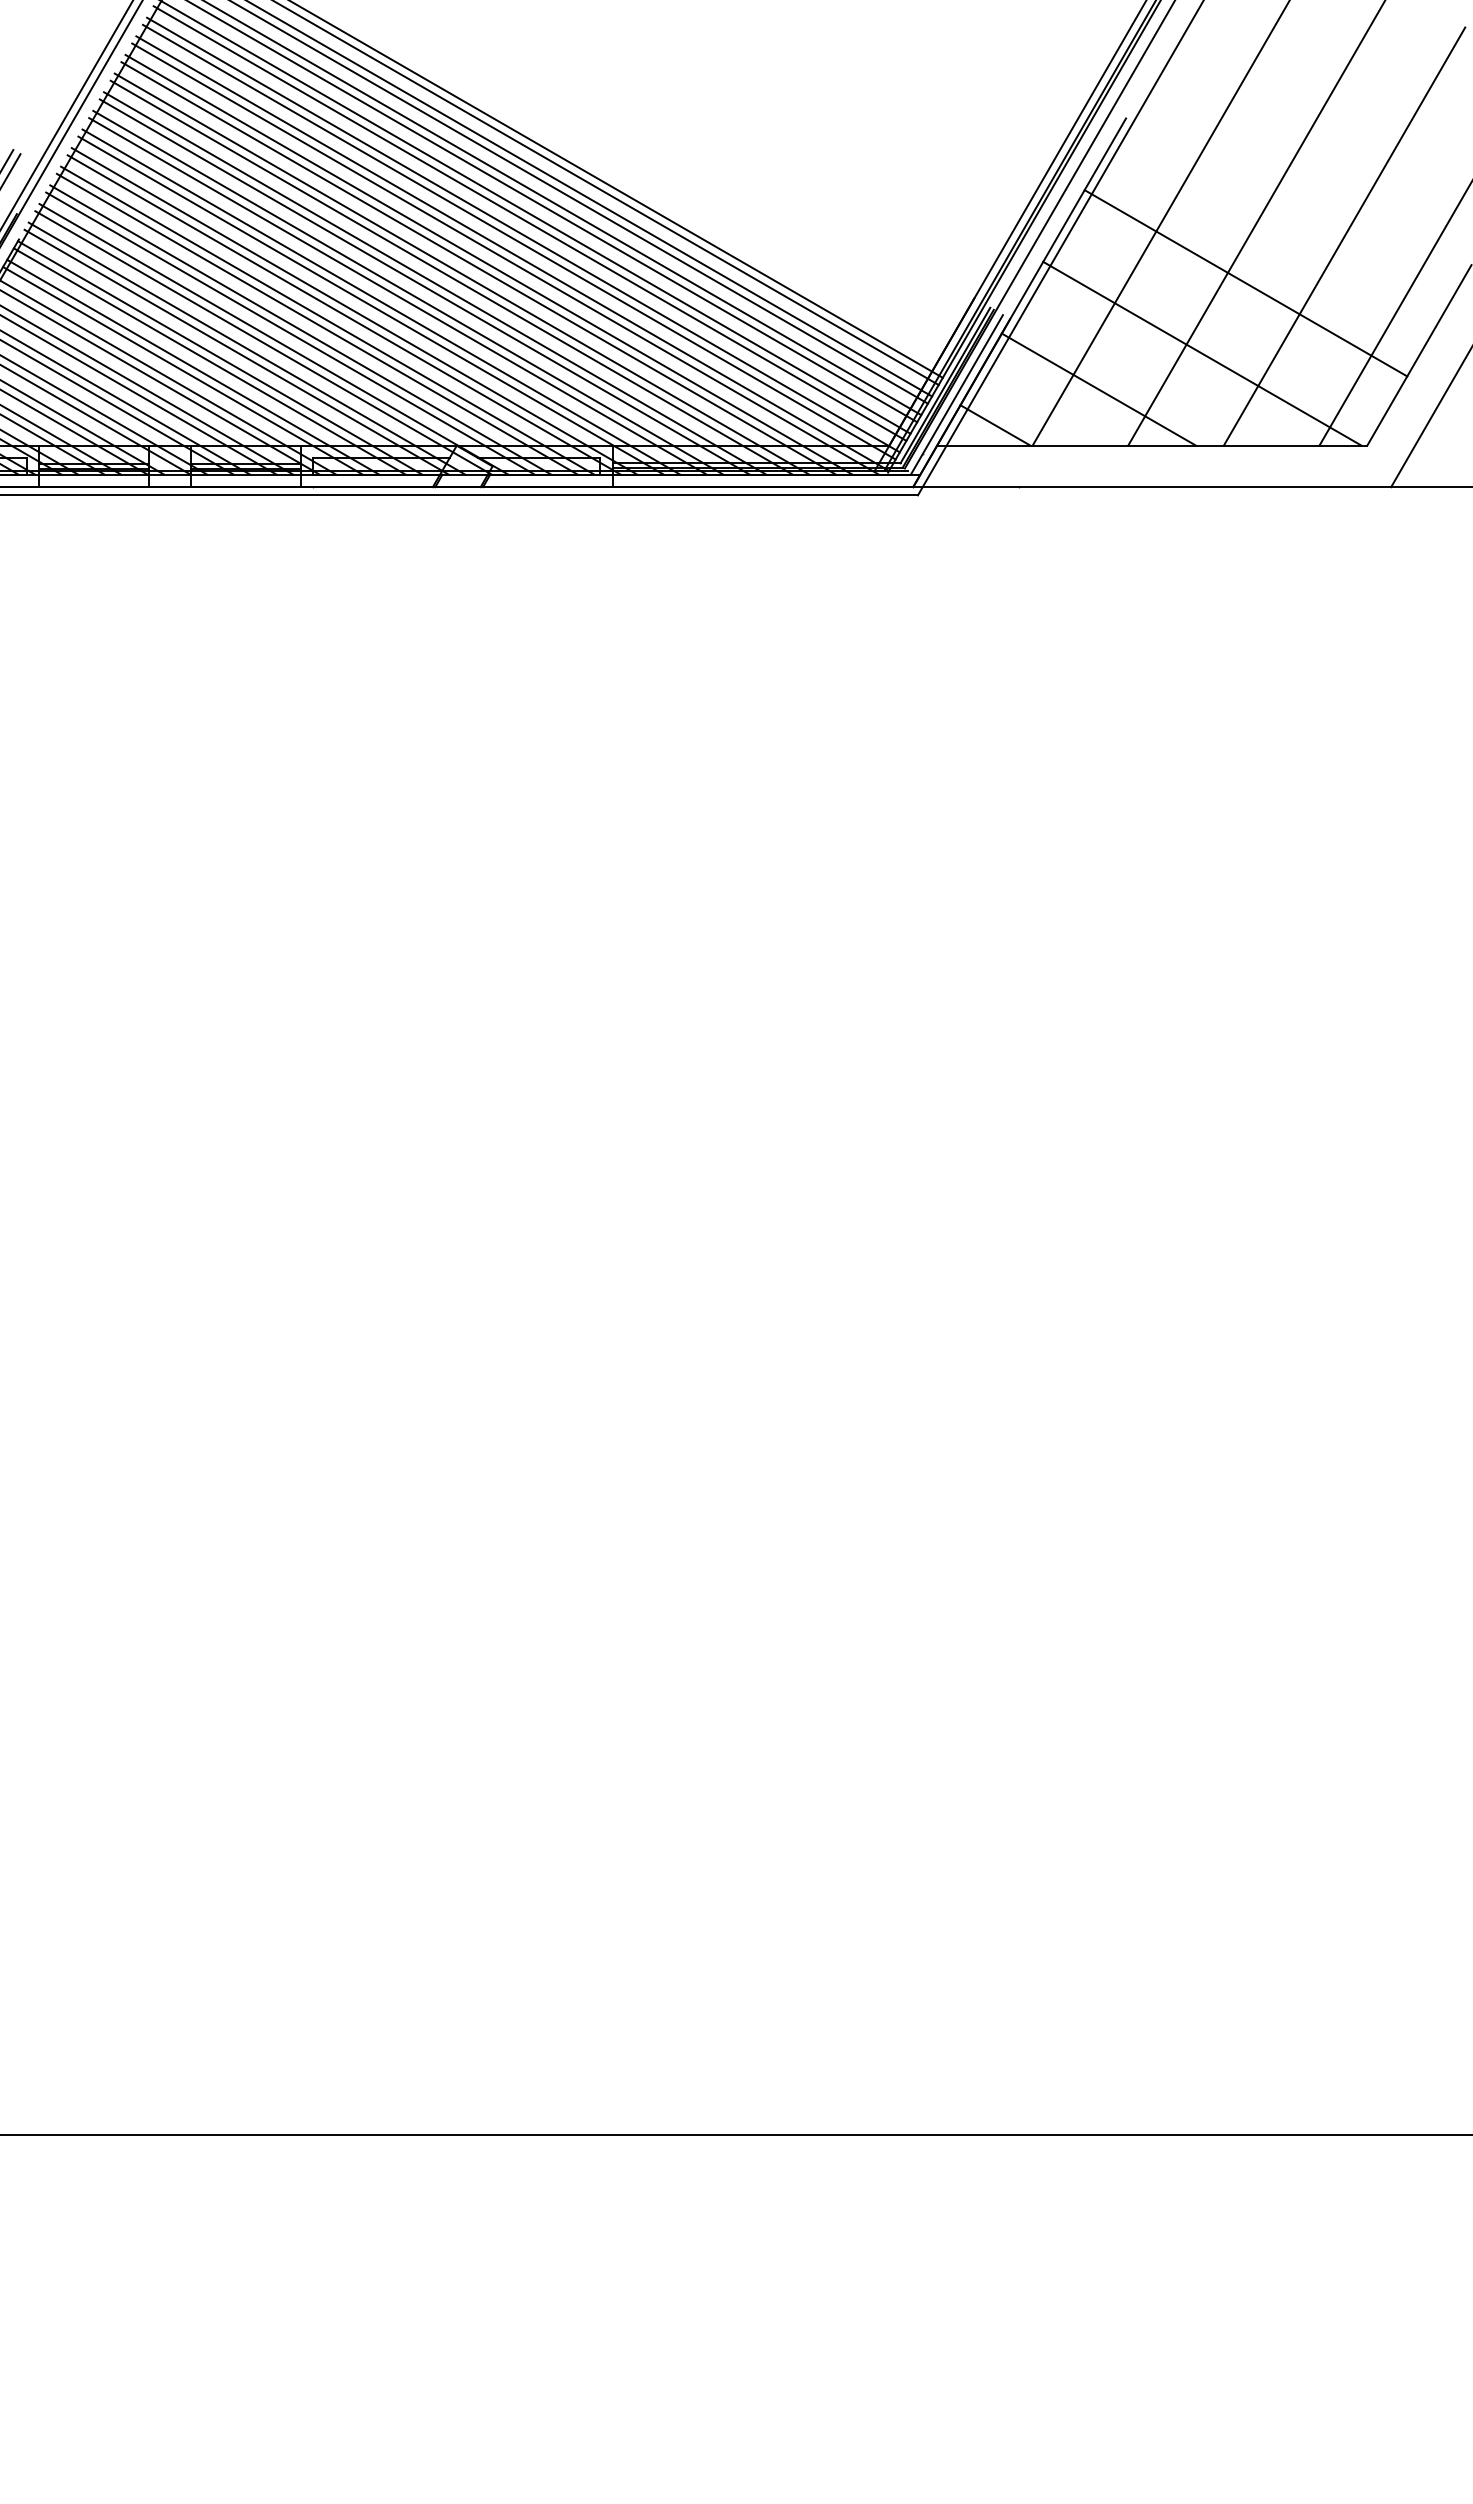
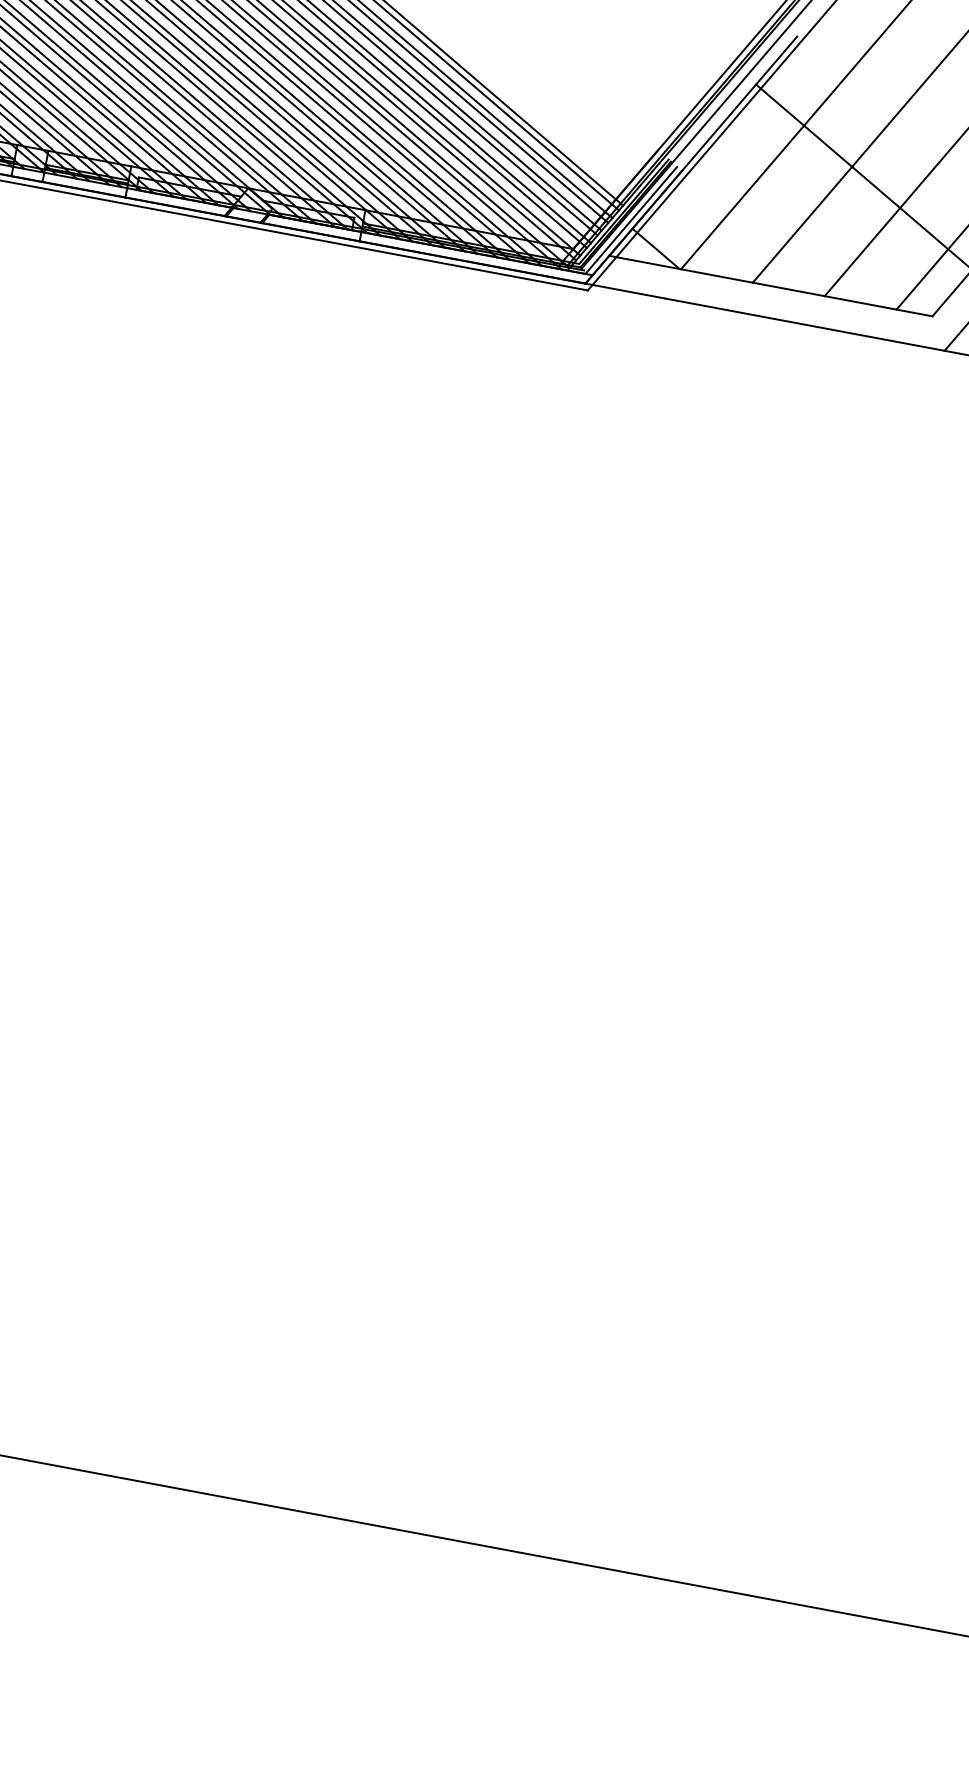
line: (1202, 353) -> (821, 223), removed
line: (1098, 389) -> (738, 236), removed

